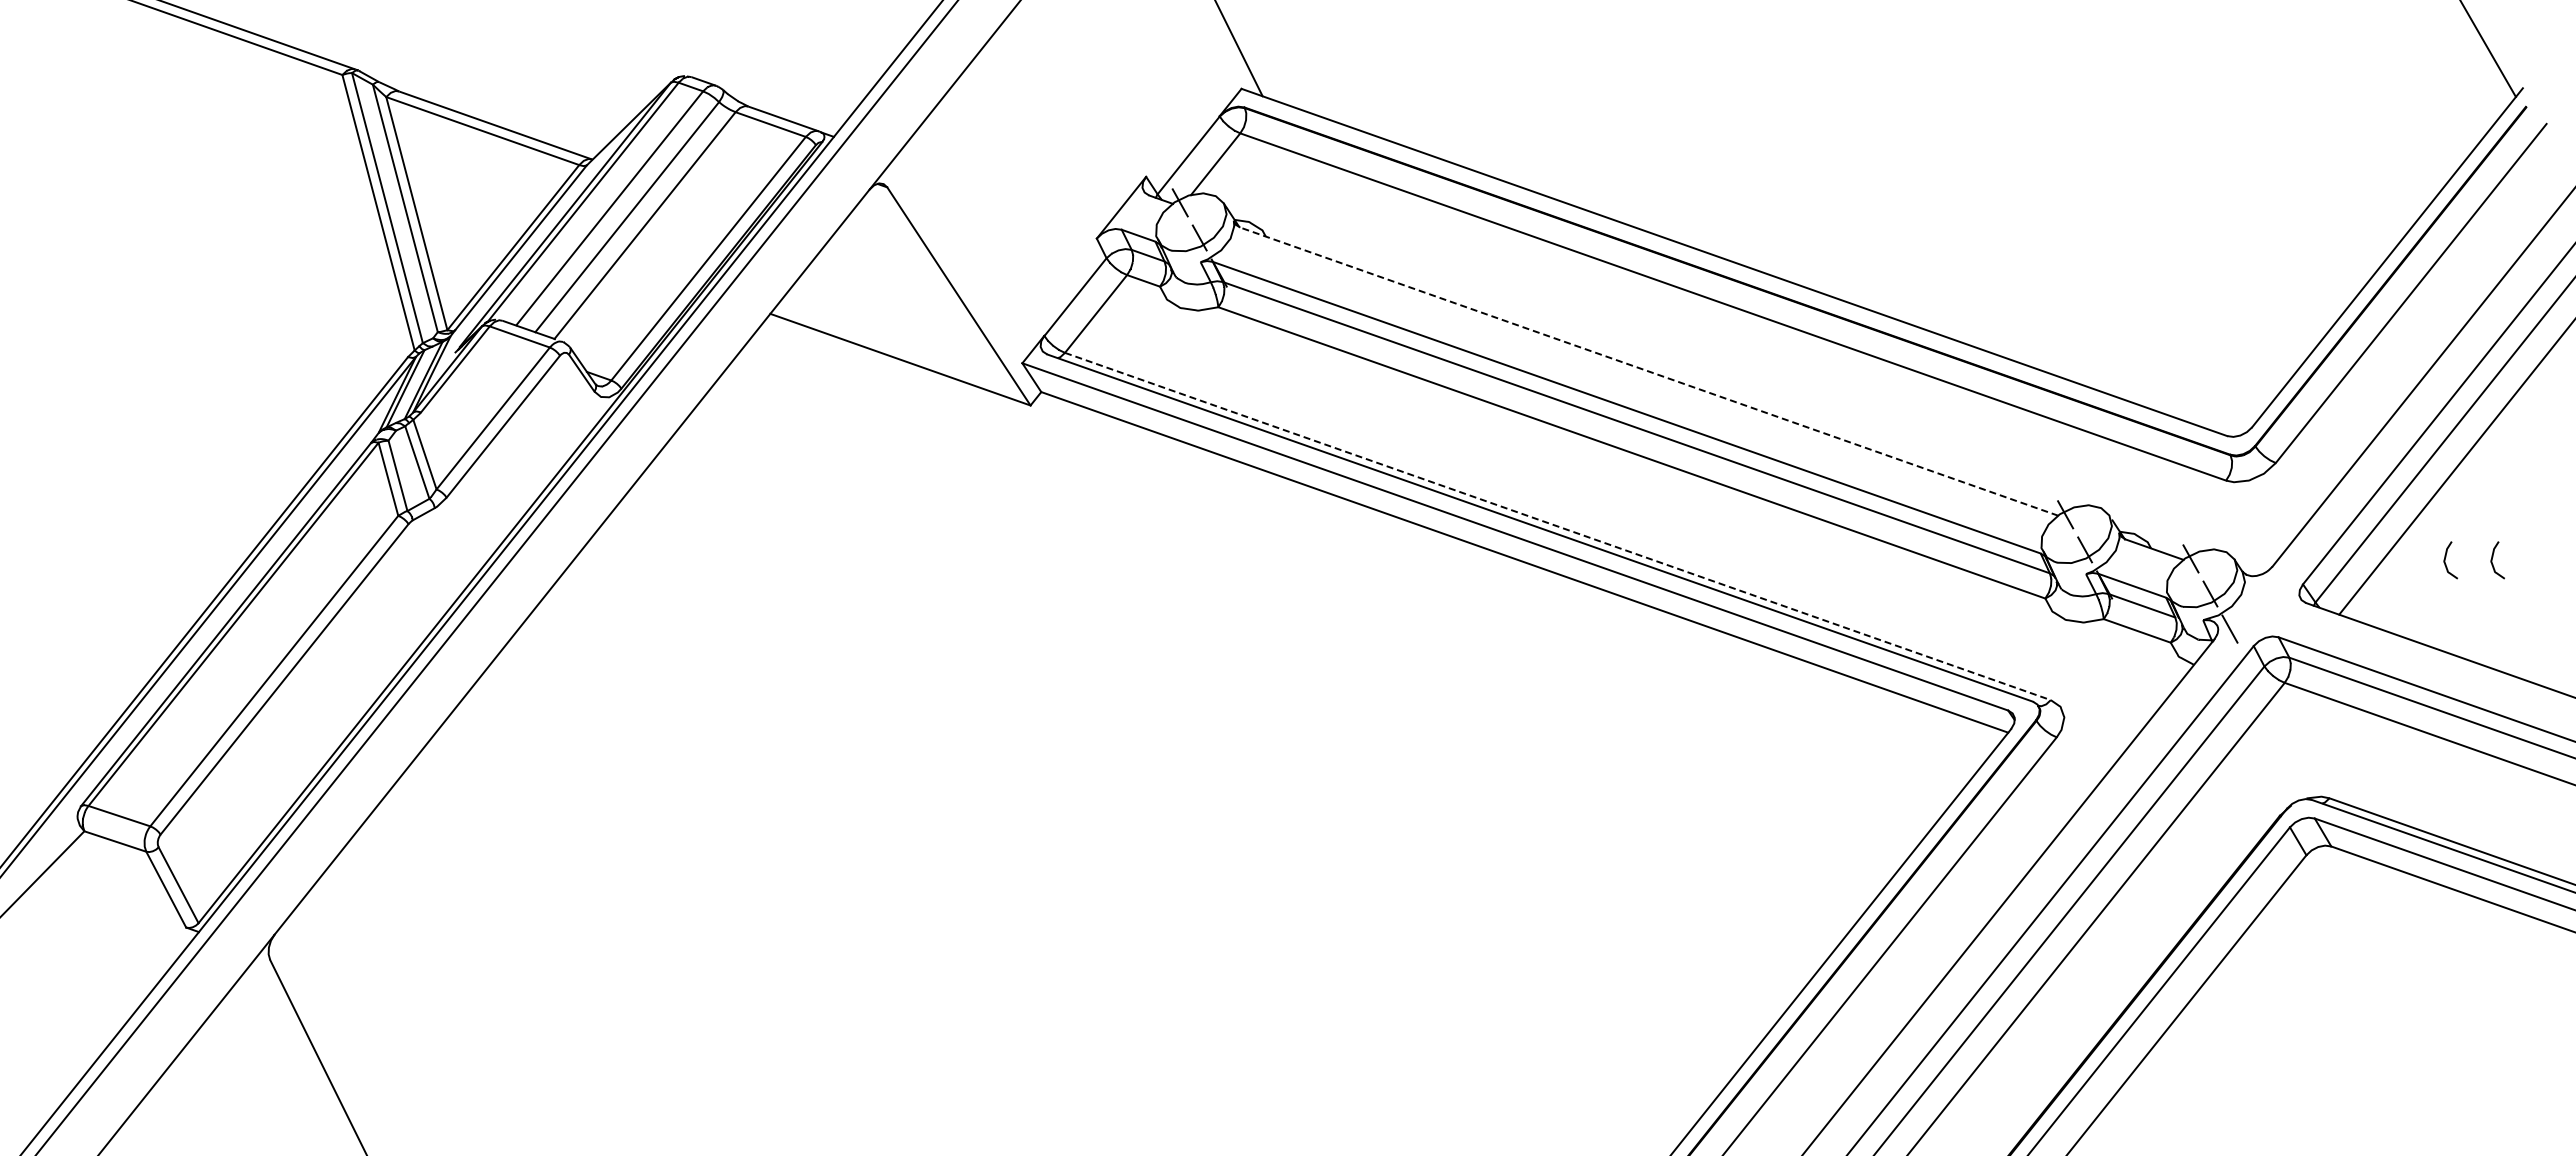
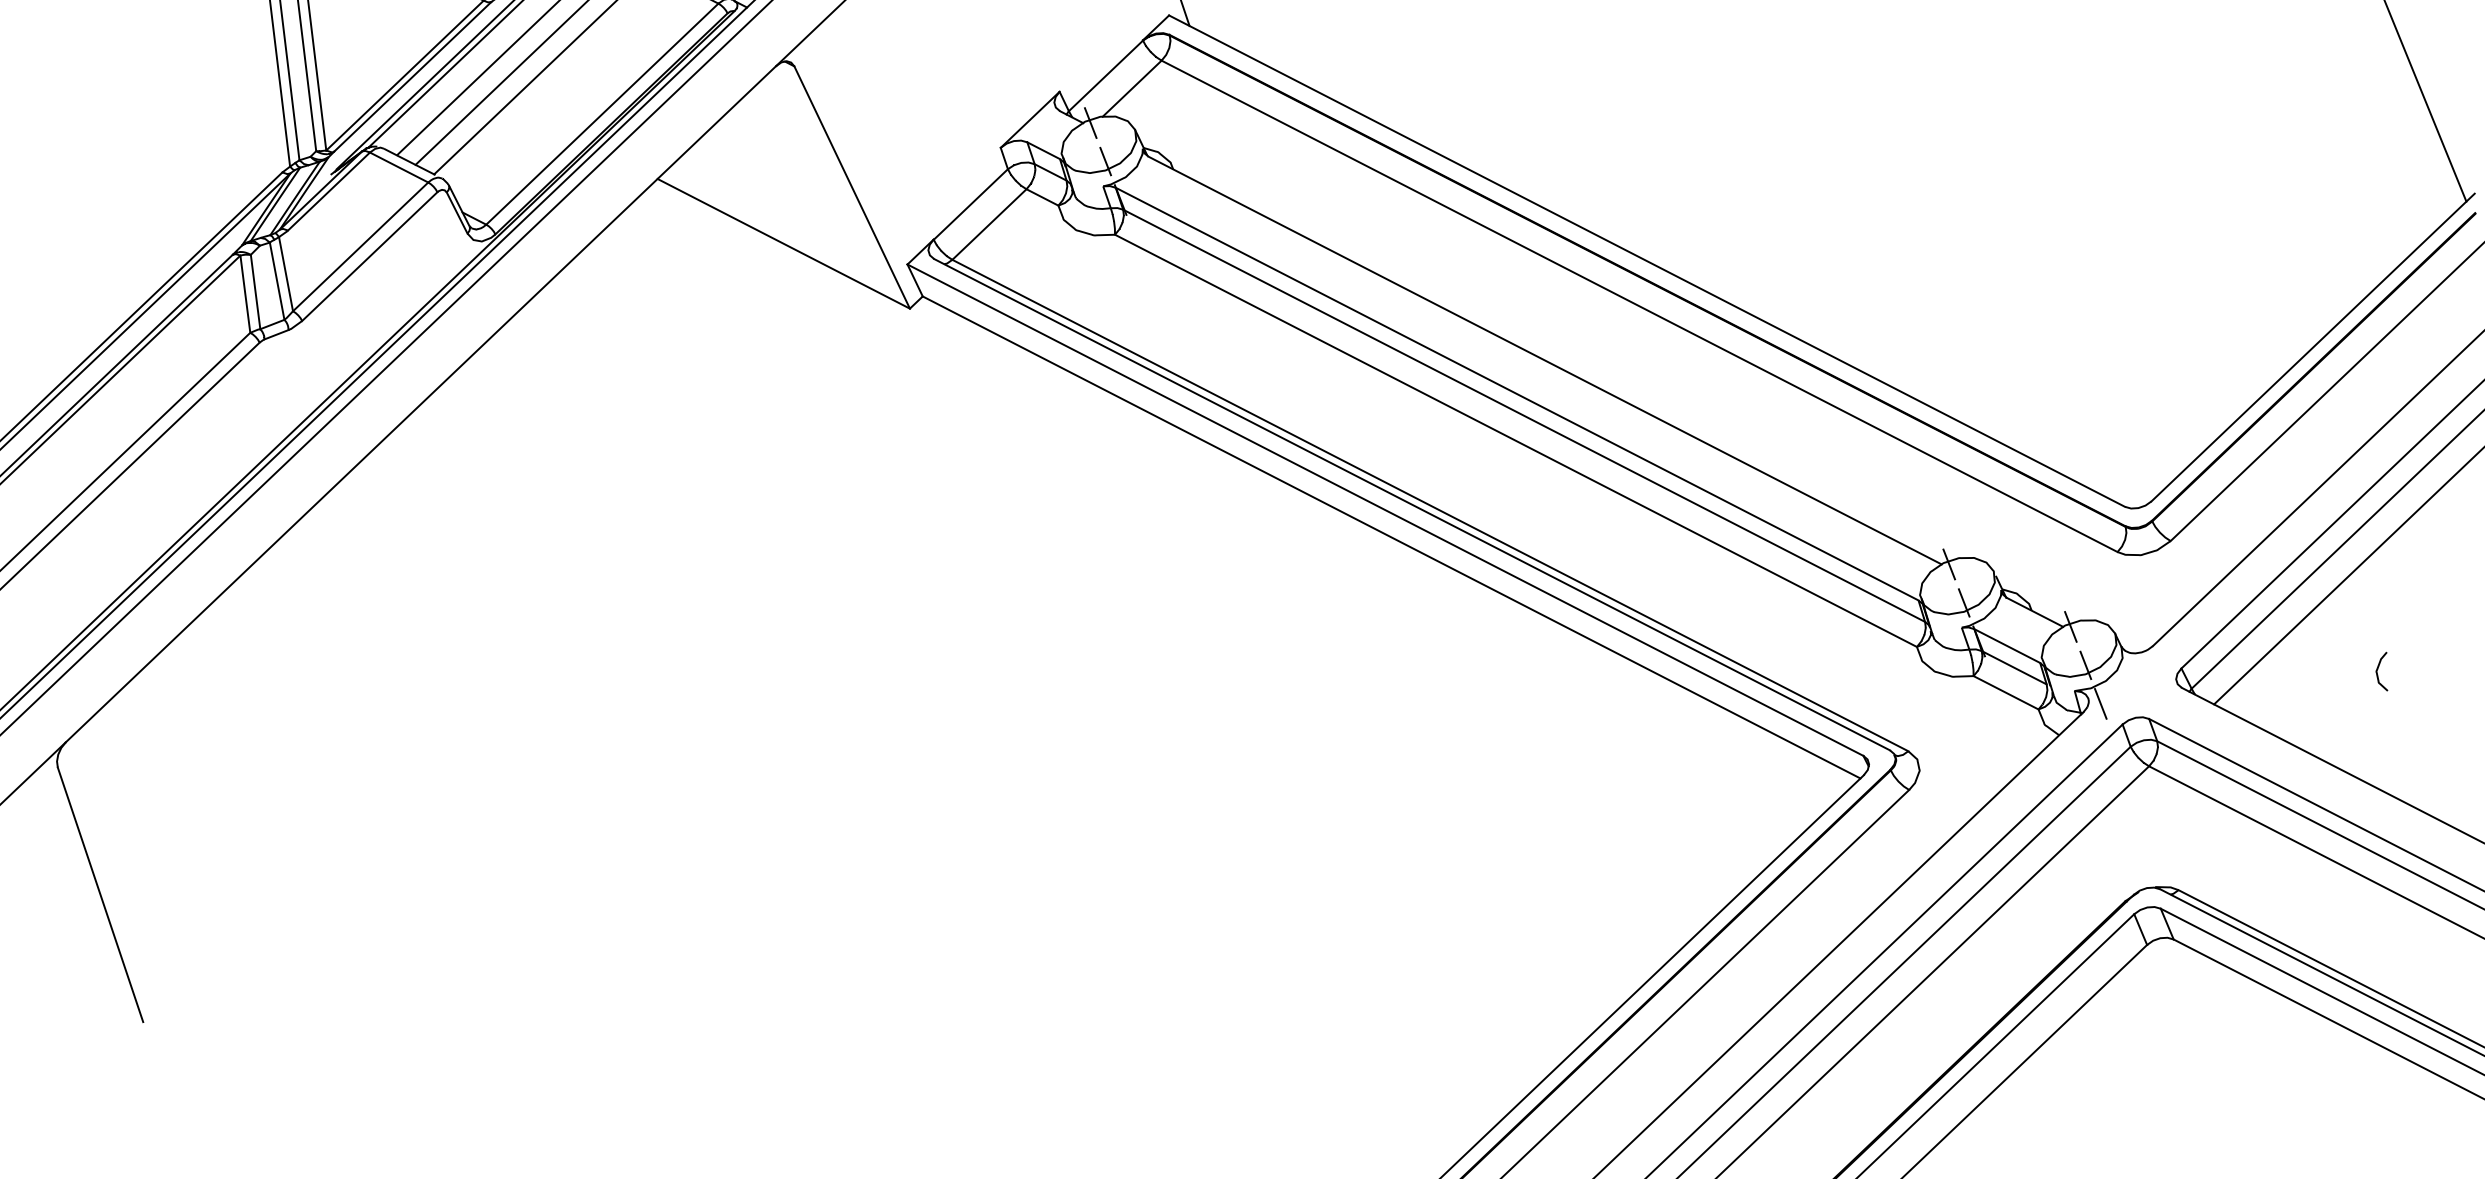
line: (1649, 371) -> (1545, 360), dashed -> solid
line: (1557, 526) -> (1429, 505), dashed -> solid
curve: (2446, 557) -> (2331, 661), removed

